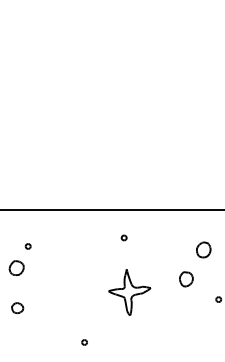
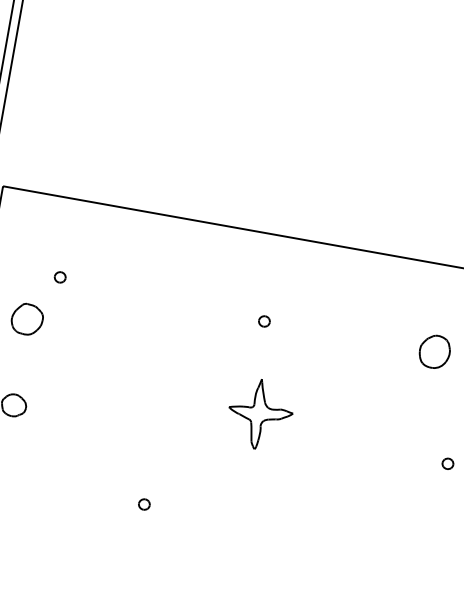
part: (123, 237) -> (263, 320), moved
part: (186, 279) -> (386, 408), removed
part: (129, 292) -> (259, 414), size x0.7

